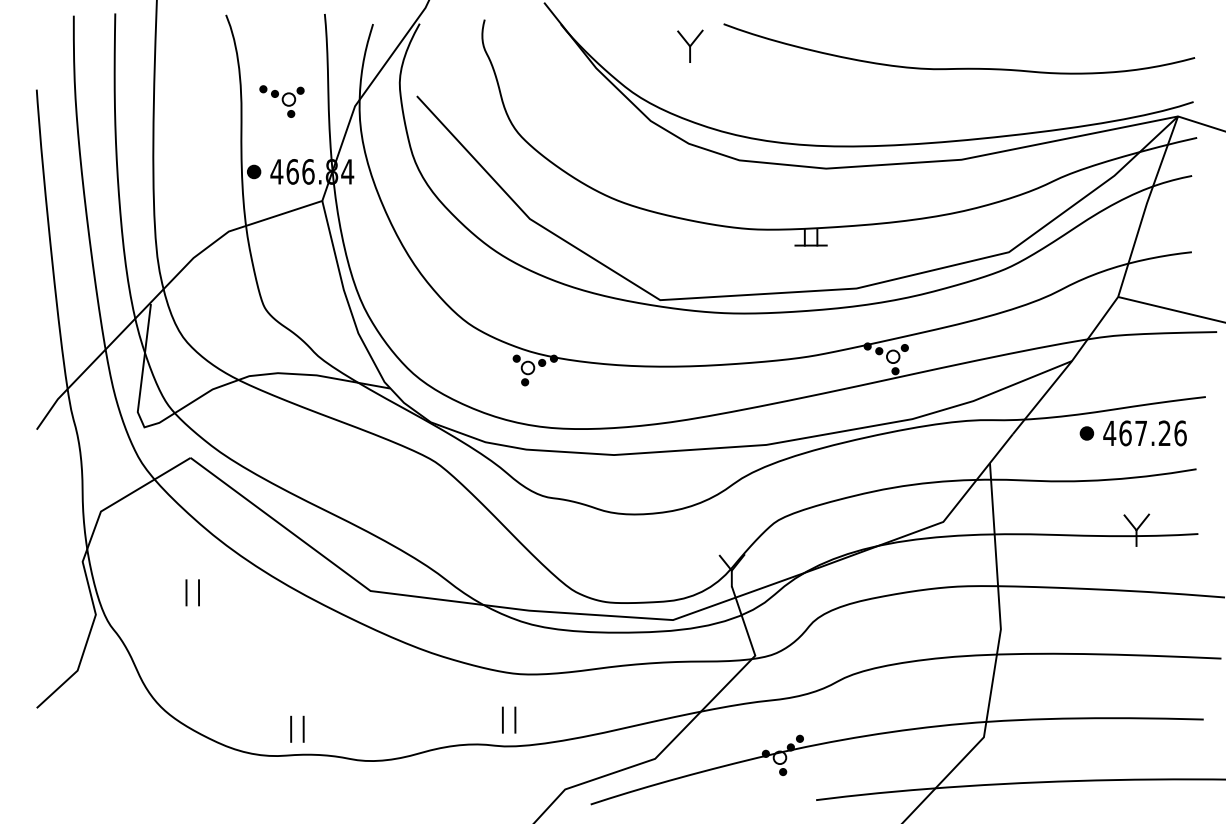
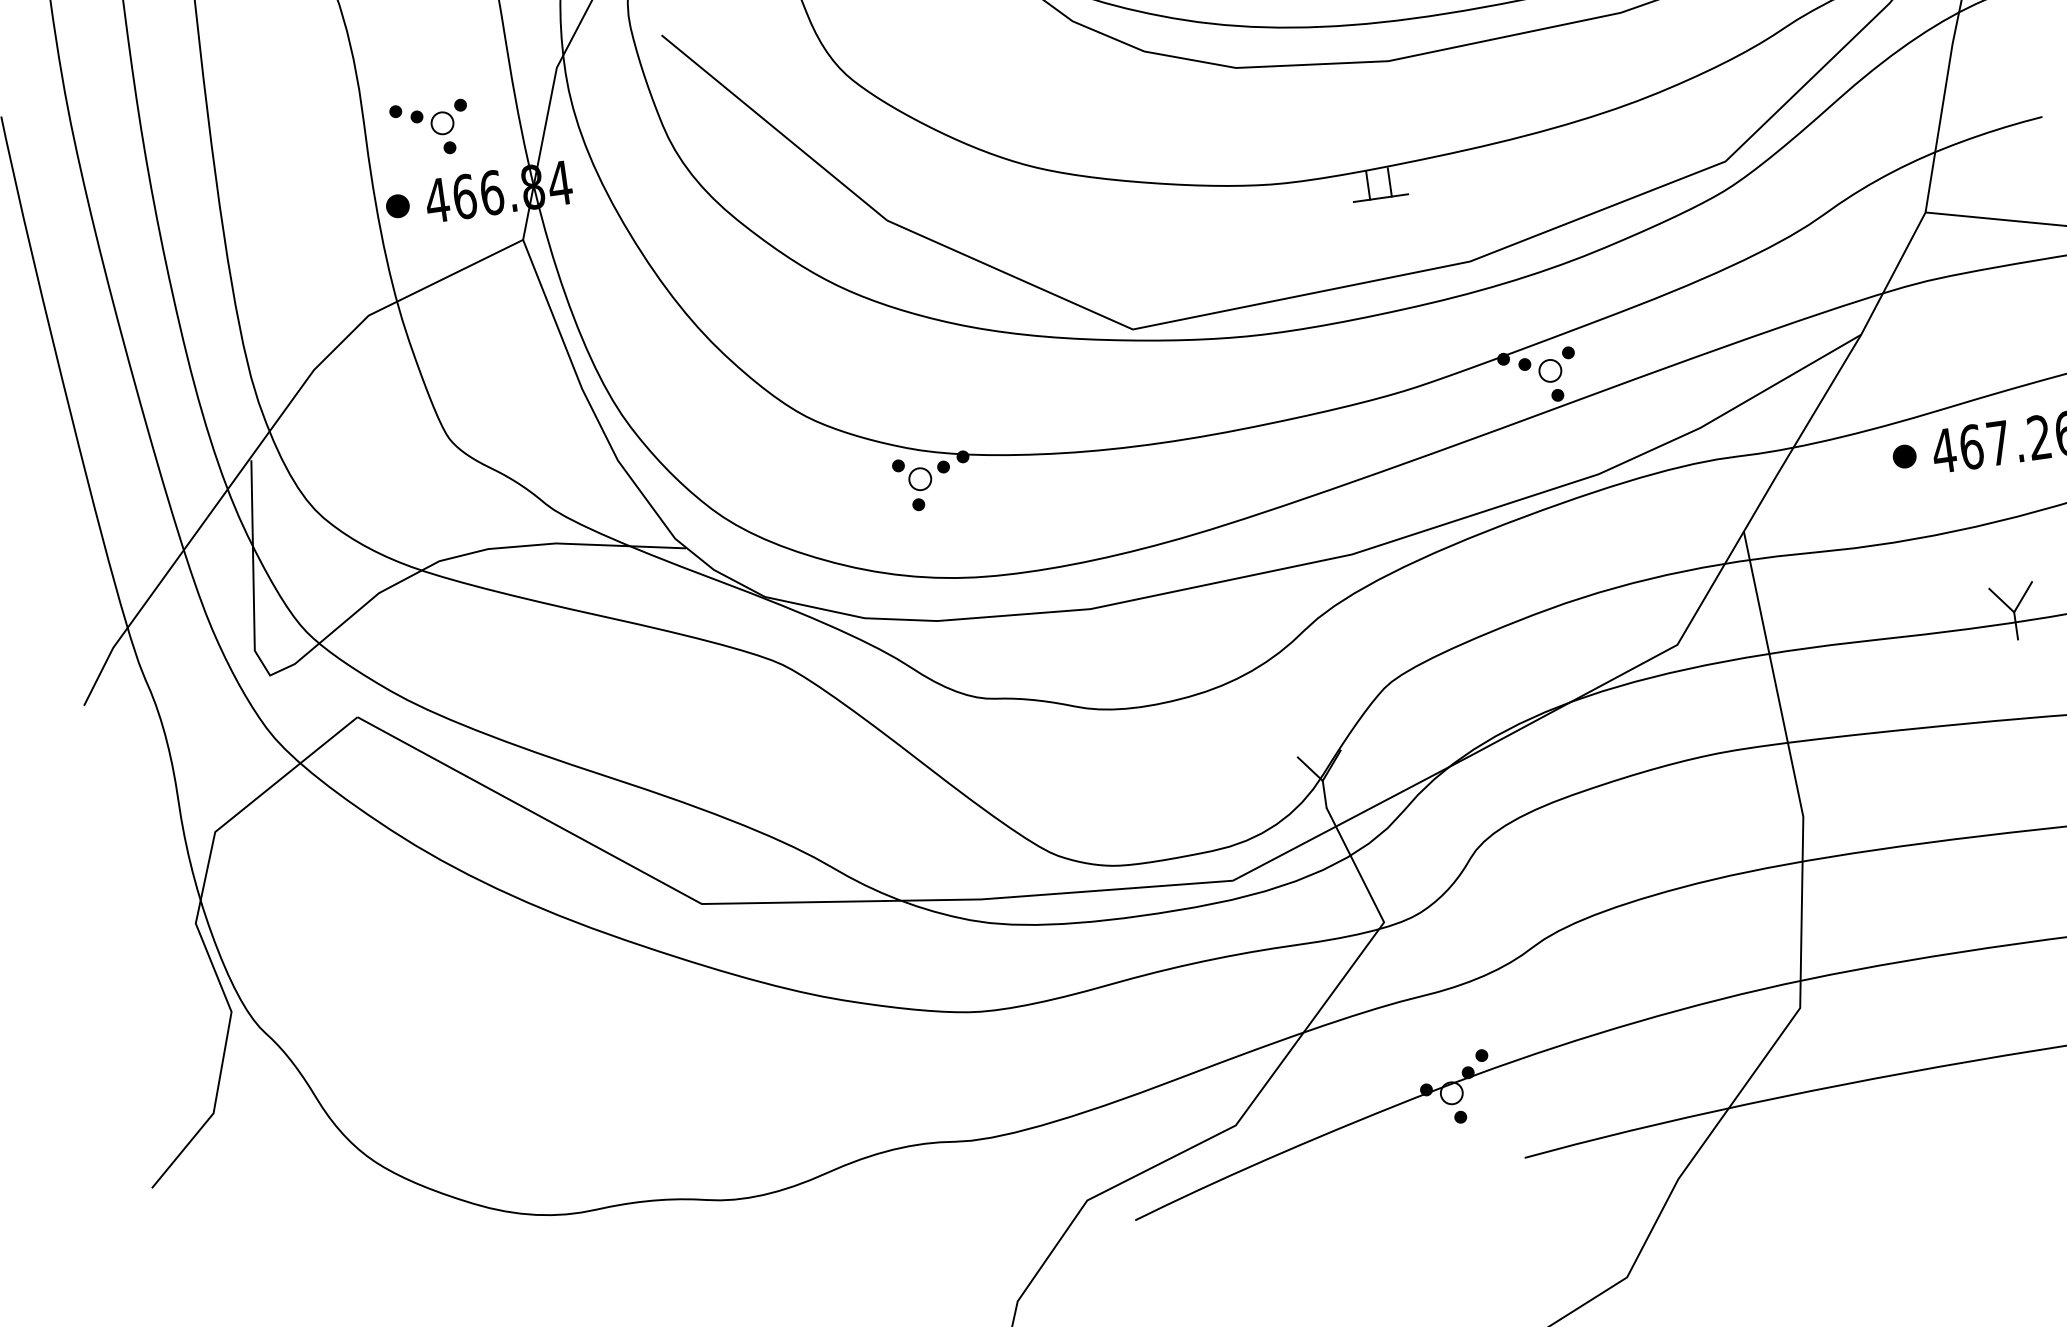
part: (281, 101) -> (430, 128), moved
part: (192, 592) -> (393, 949), removed
part: (509, 719) -> (973, 1092), removed
part: (297, 728) -> (608, 1160), removed

